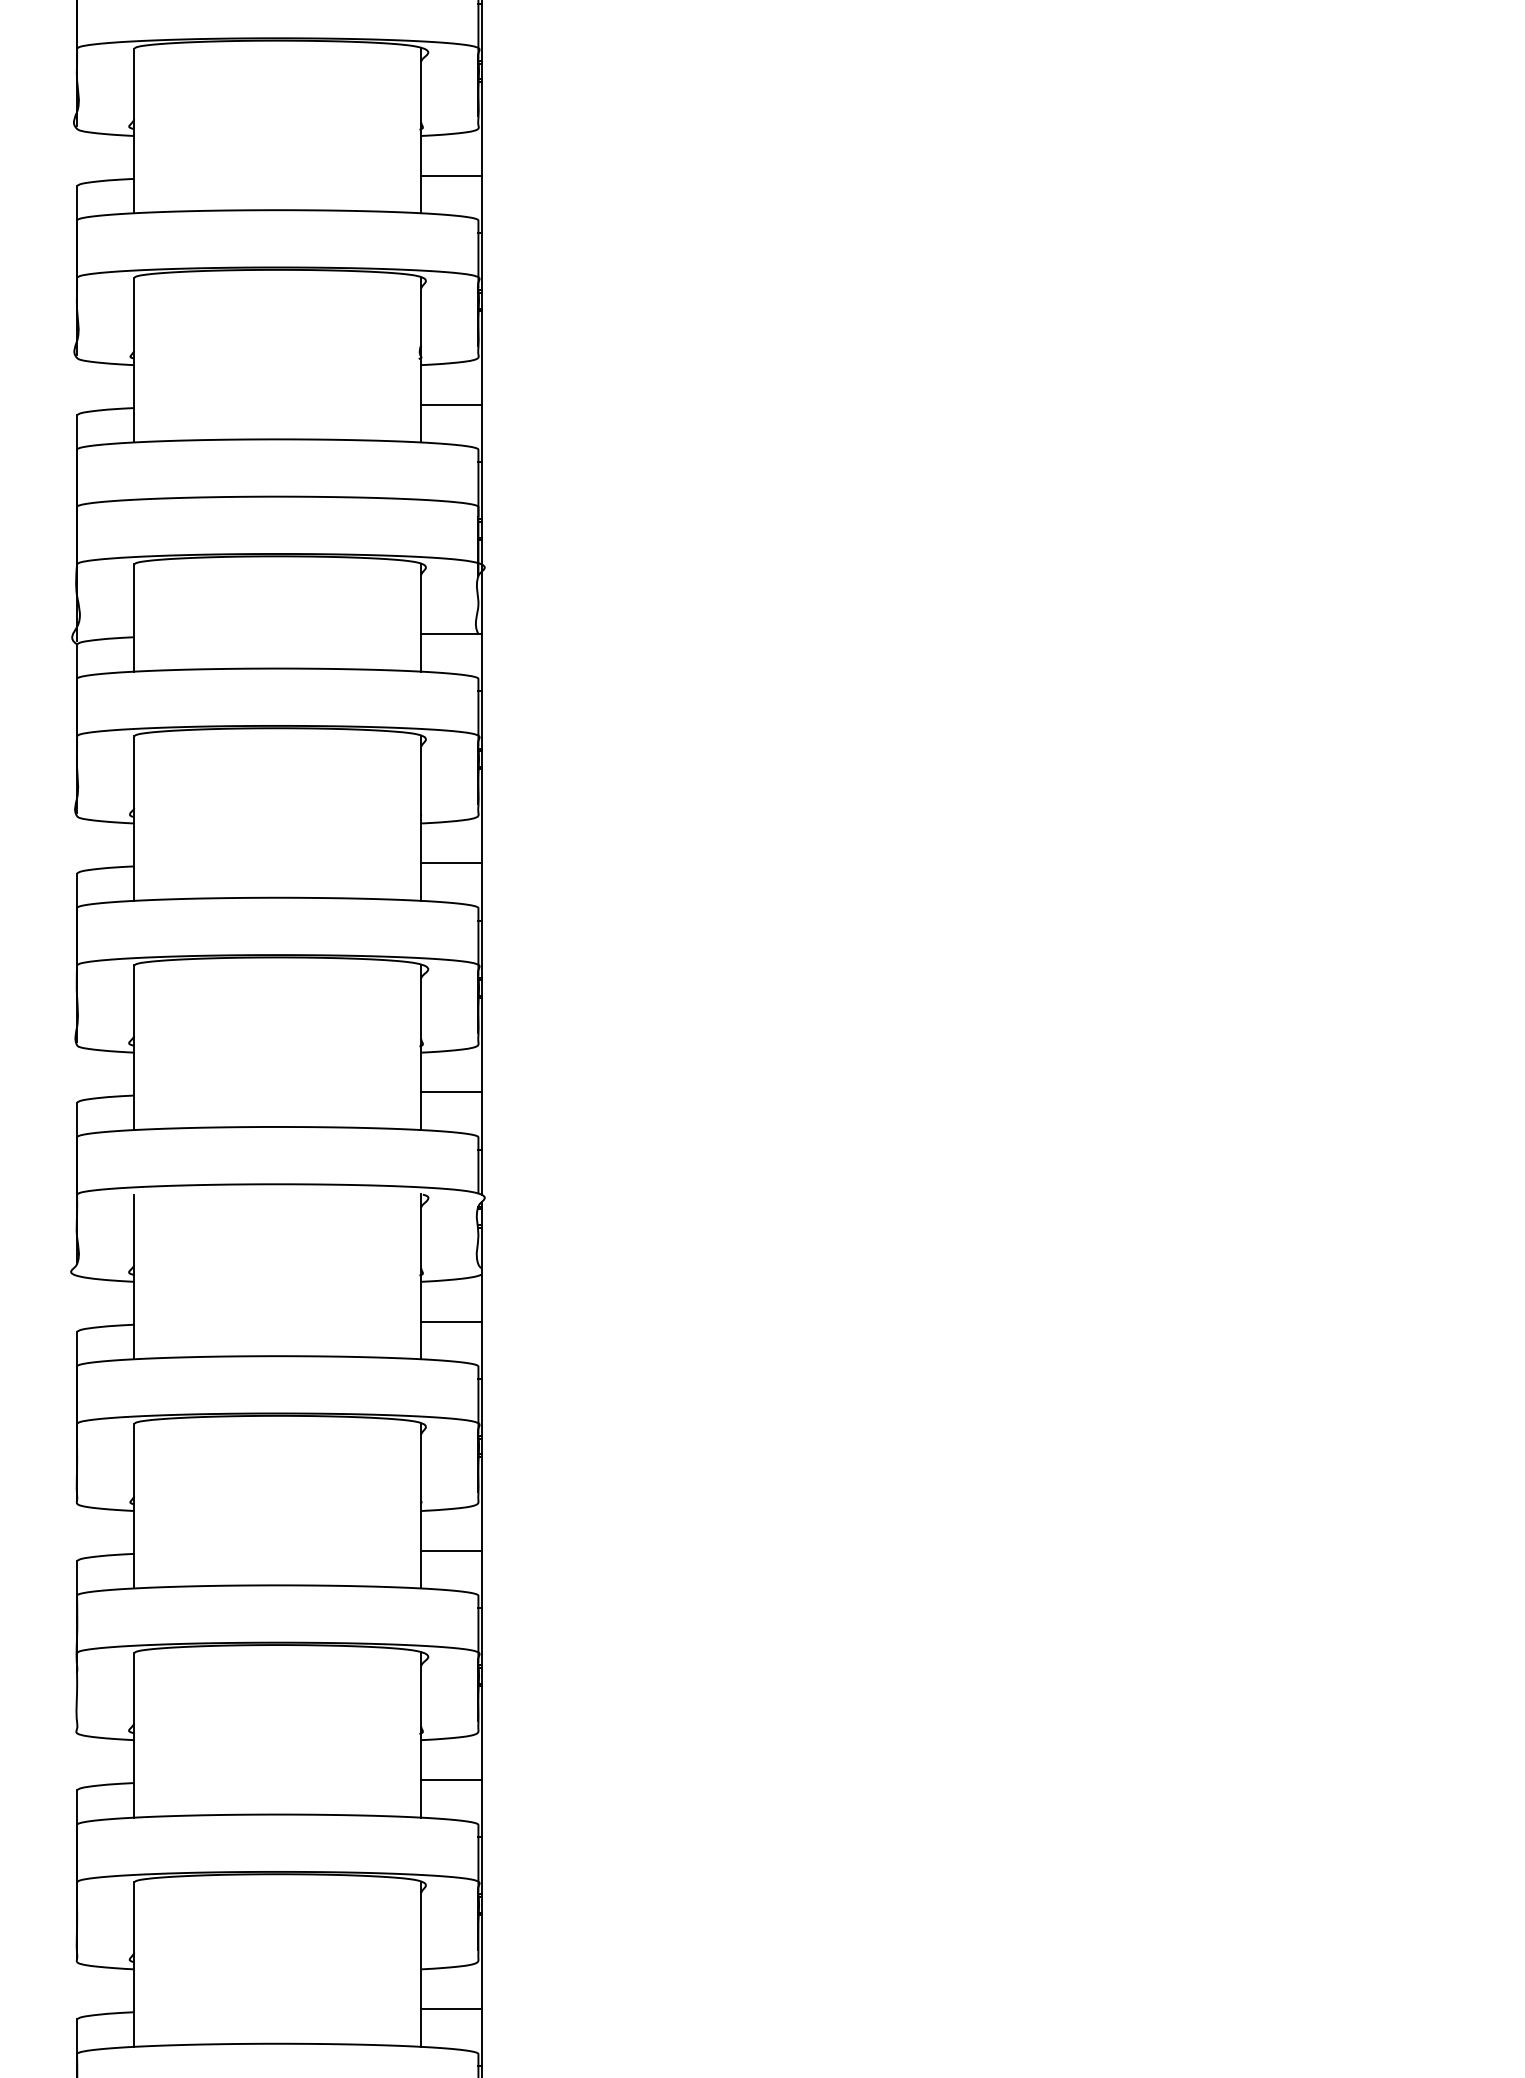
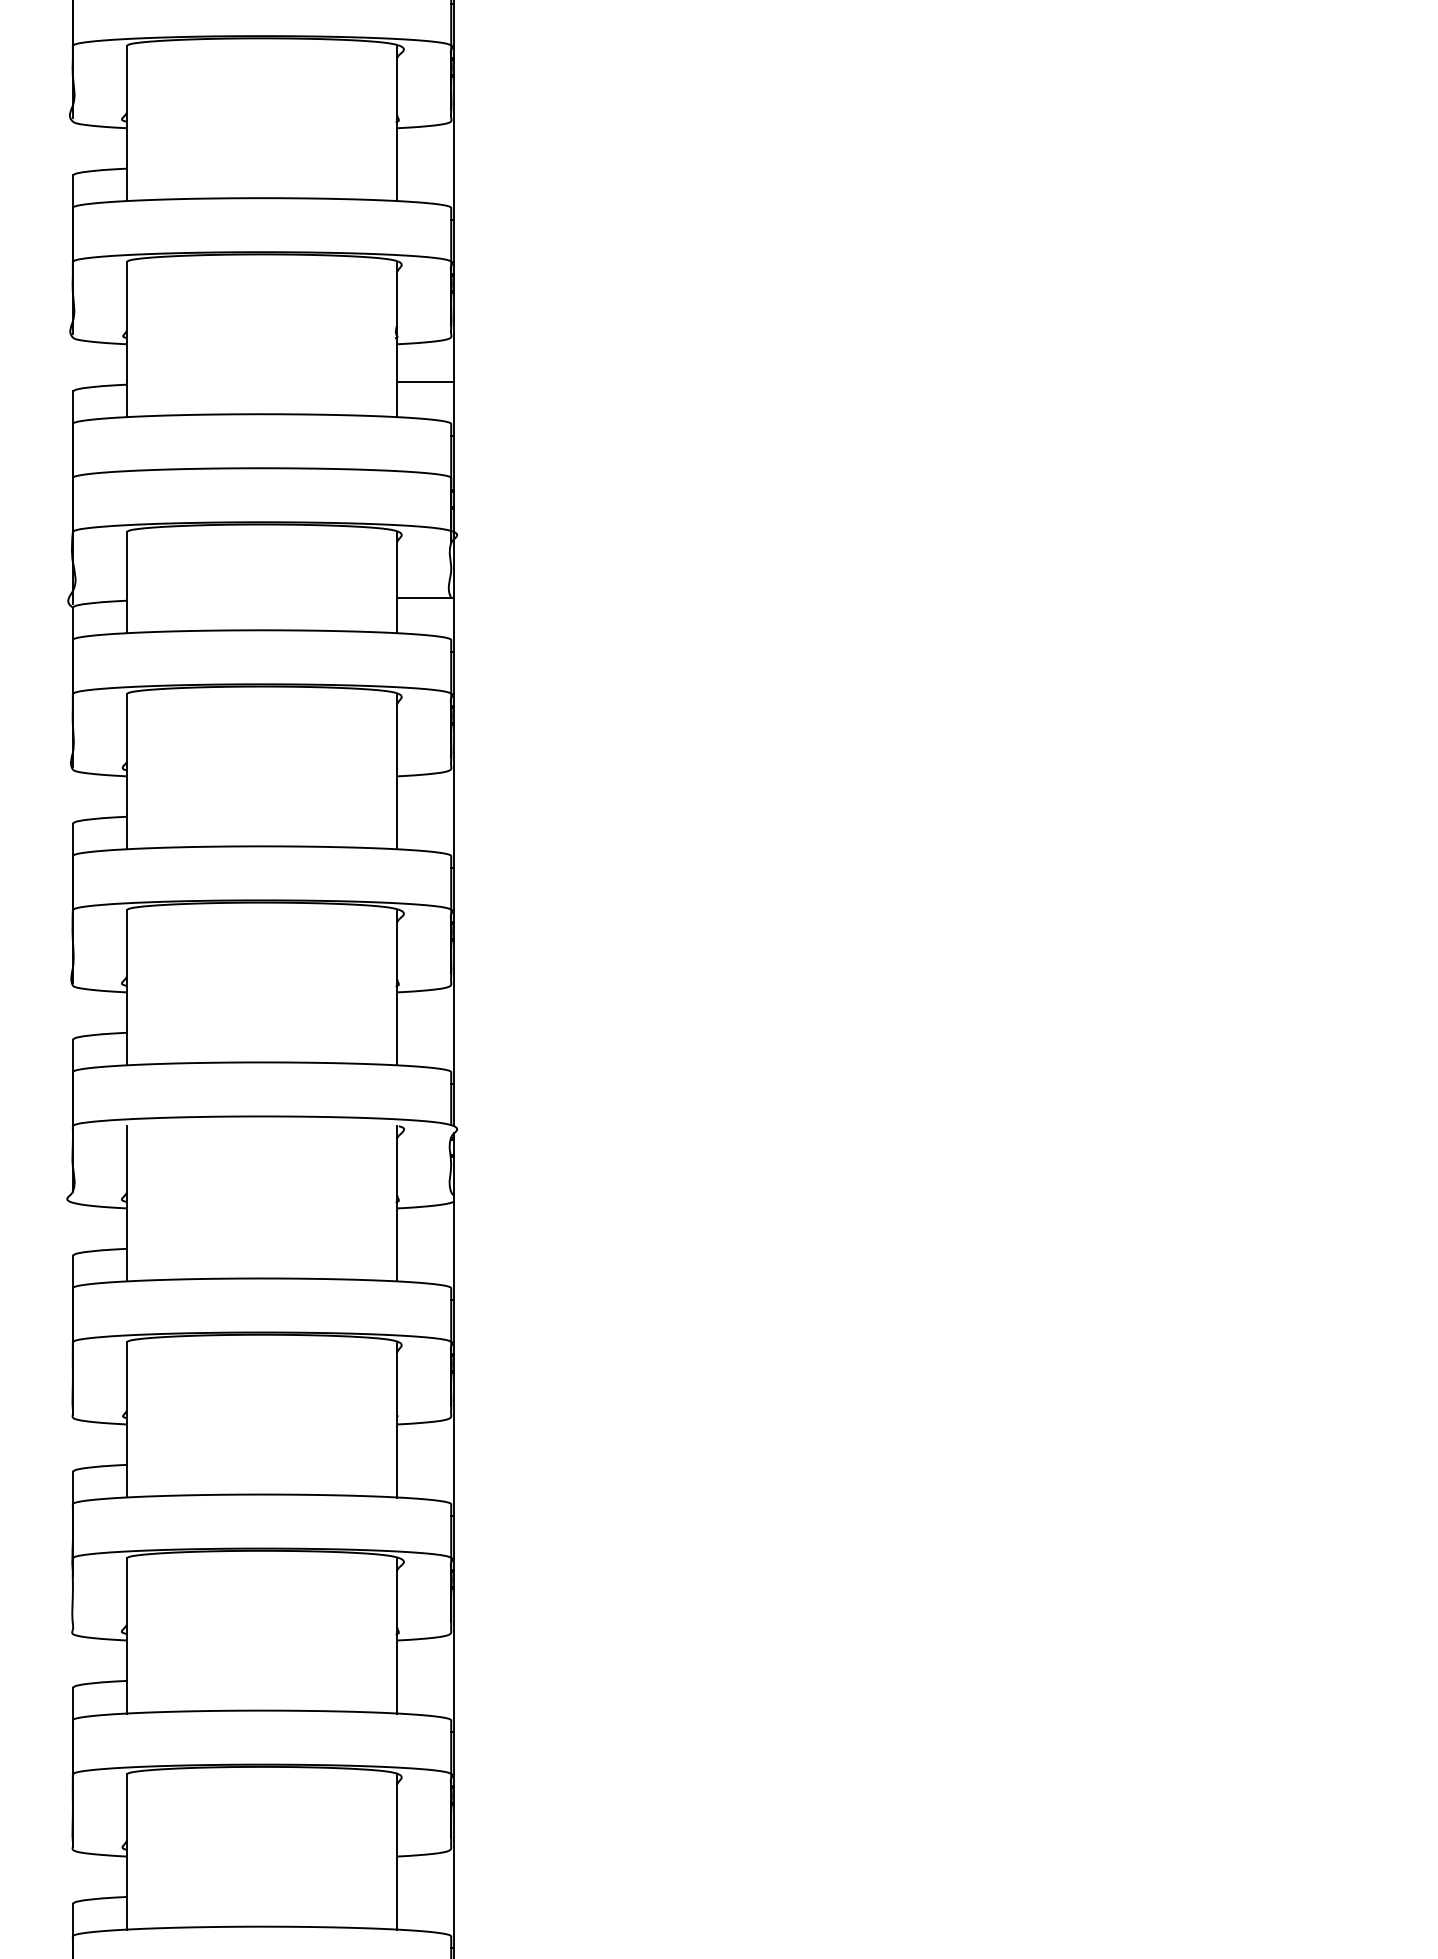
line: (451, 175) -> (425, 165), removed
line: (451, 863) -> (425, 814), removed
line: (451, 1092) -> (425, 1029), removed
line: (451, 1321) -> (425, 1245), removed
line: (451, 1550) -> (425, 1461), removed
line: (451, 1779) -> (425, 1677), removed
line: (451, 2009) -> (425, 1894), removed

